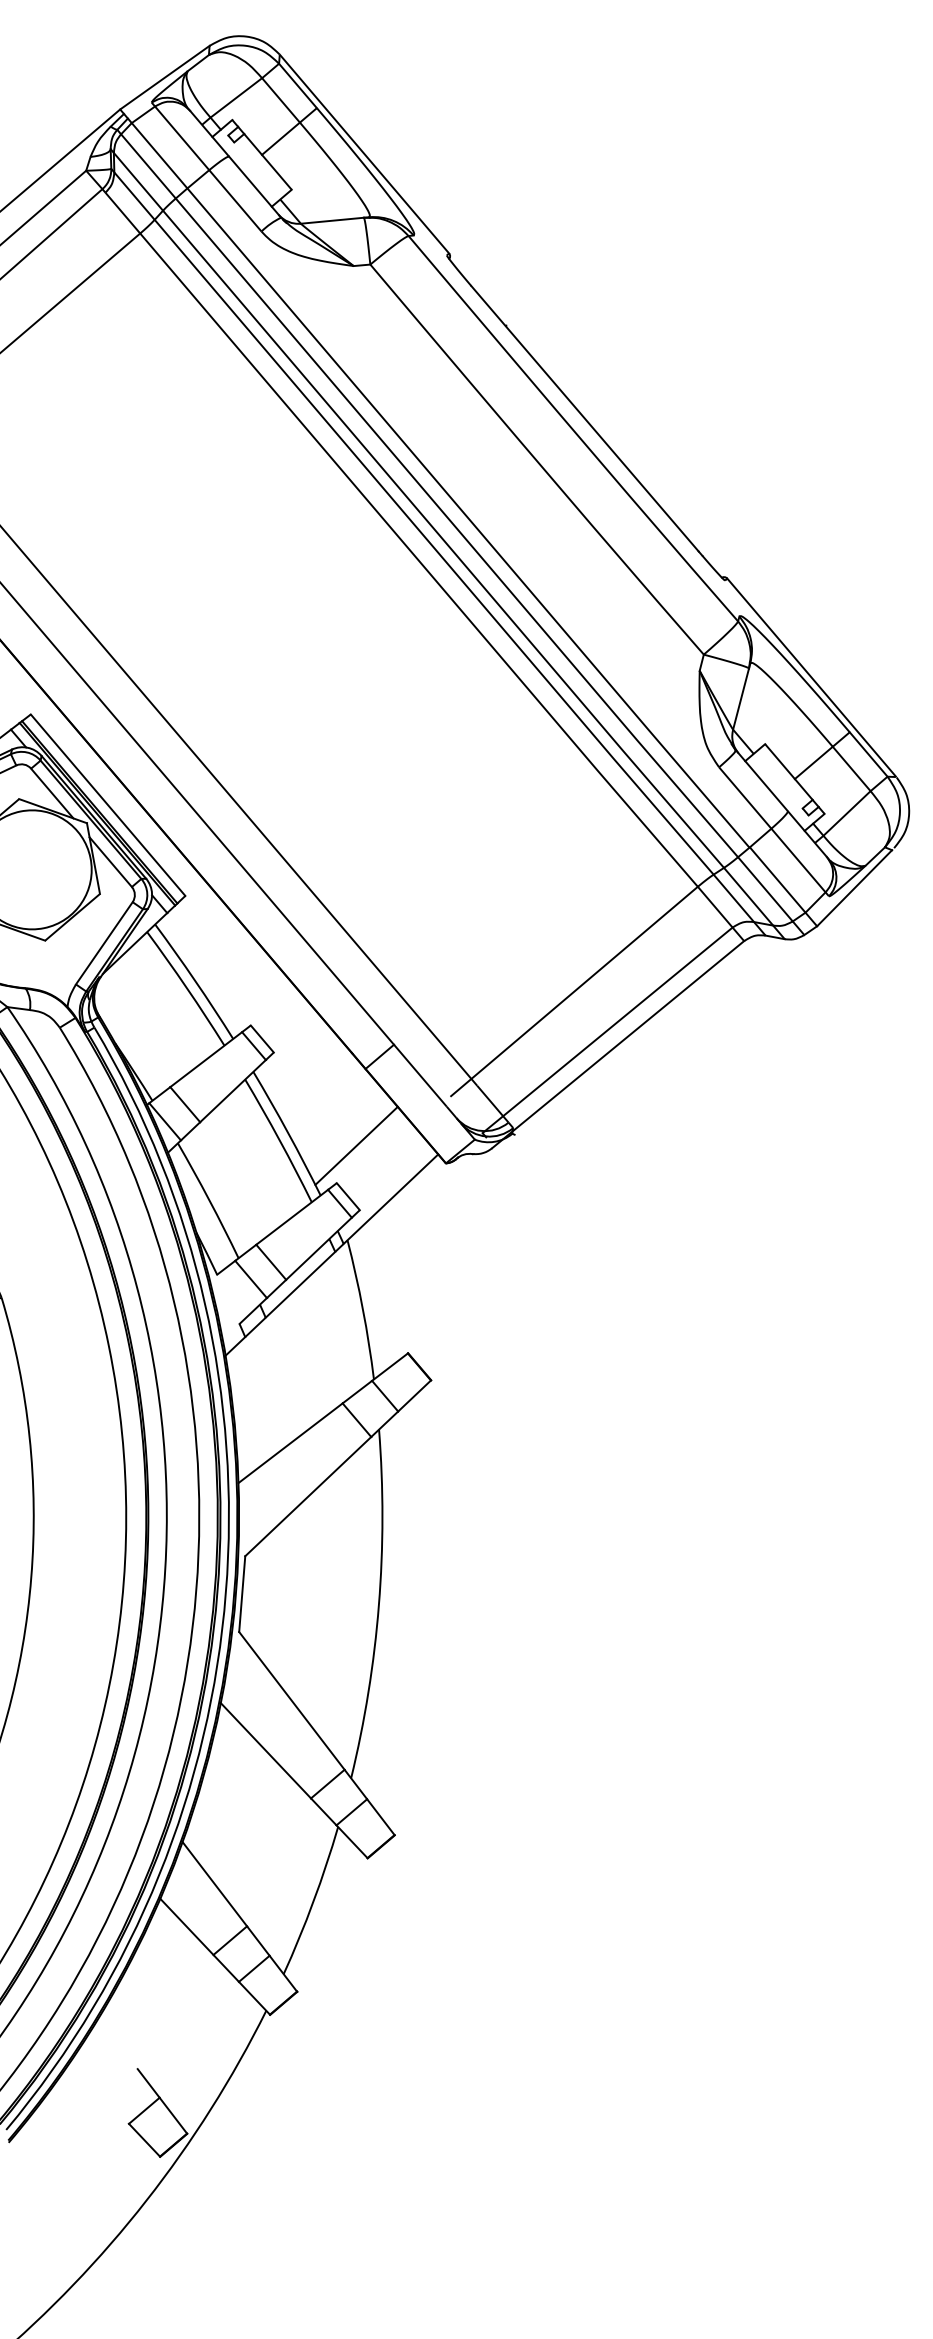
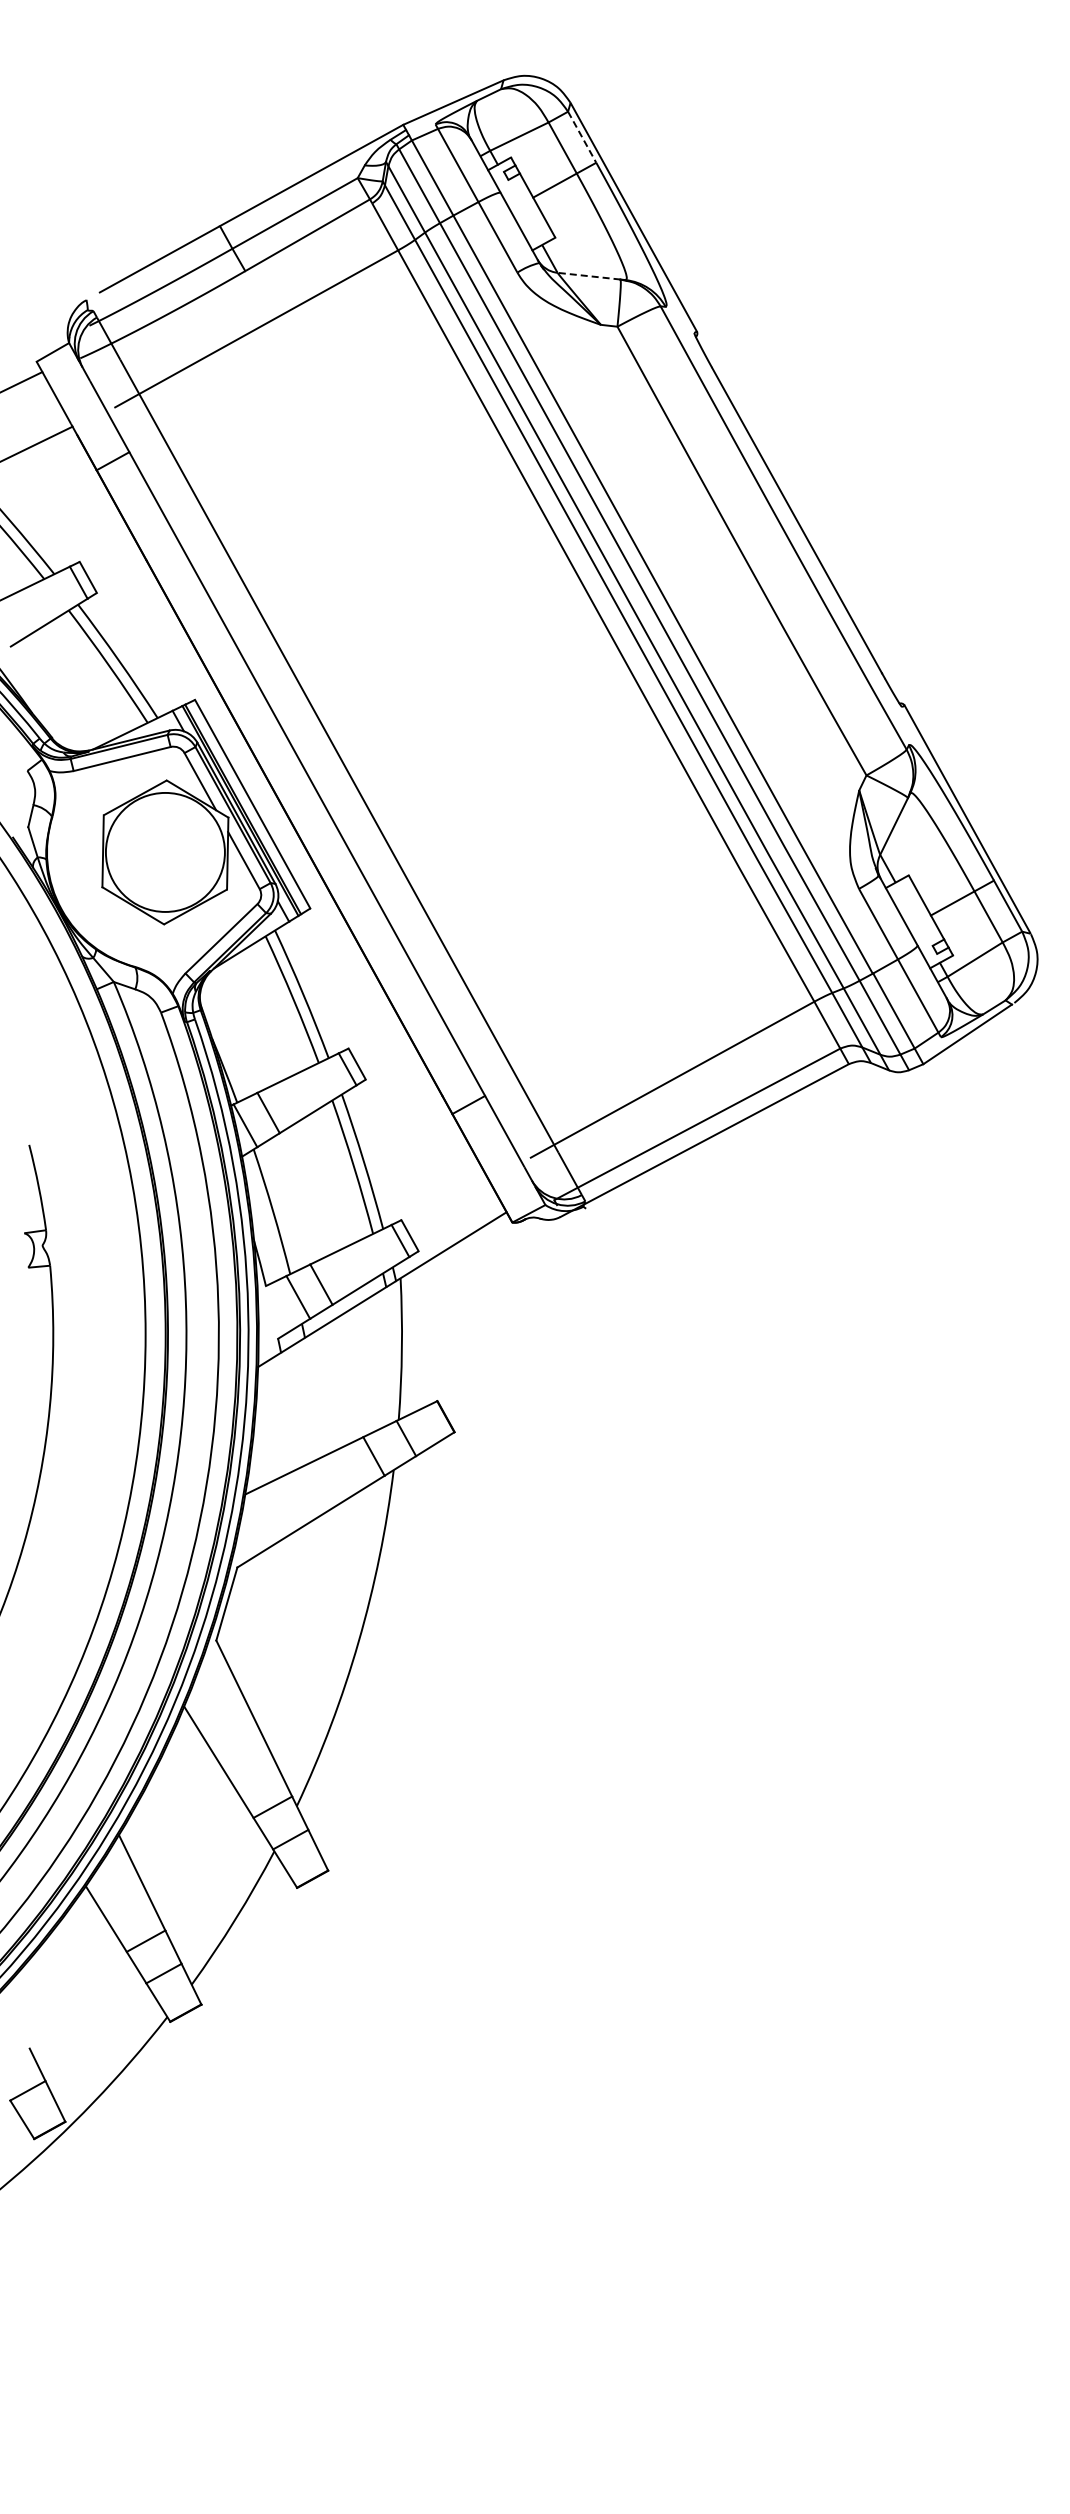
line: (298, 86) -> (582, 137), solid -> dashed
line: (332, 220) -> (589, 276), solid -> dashed
line: (356, 1145) -> (428, 1187), removed

